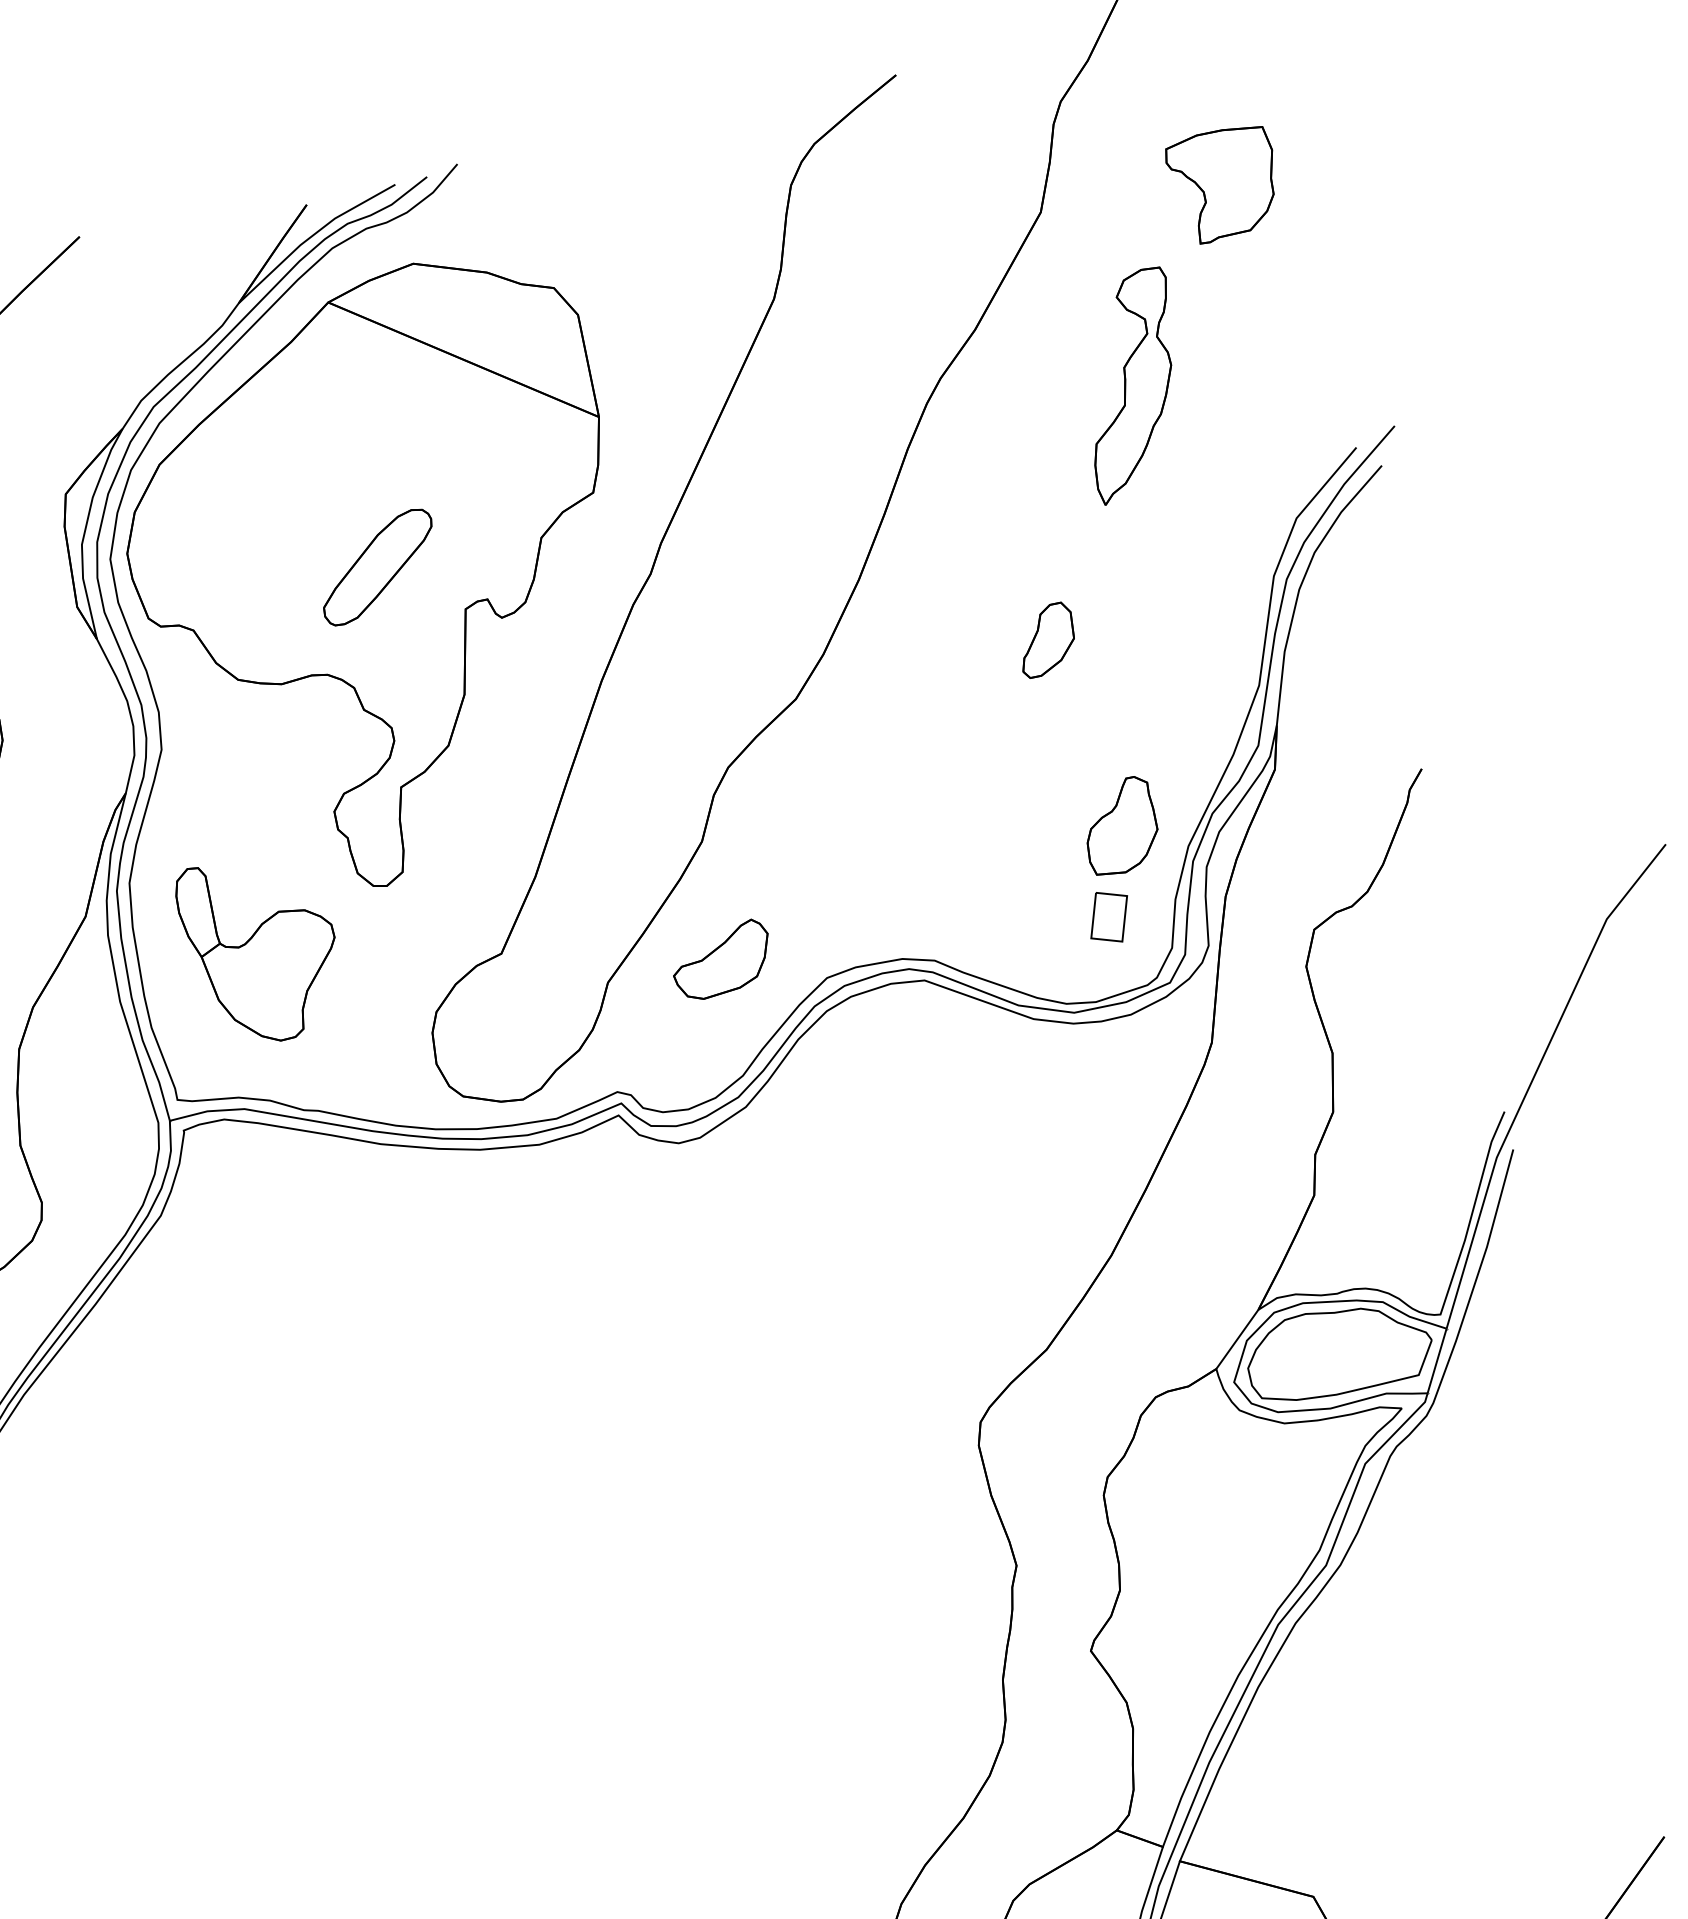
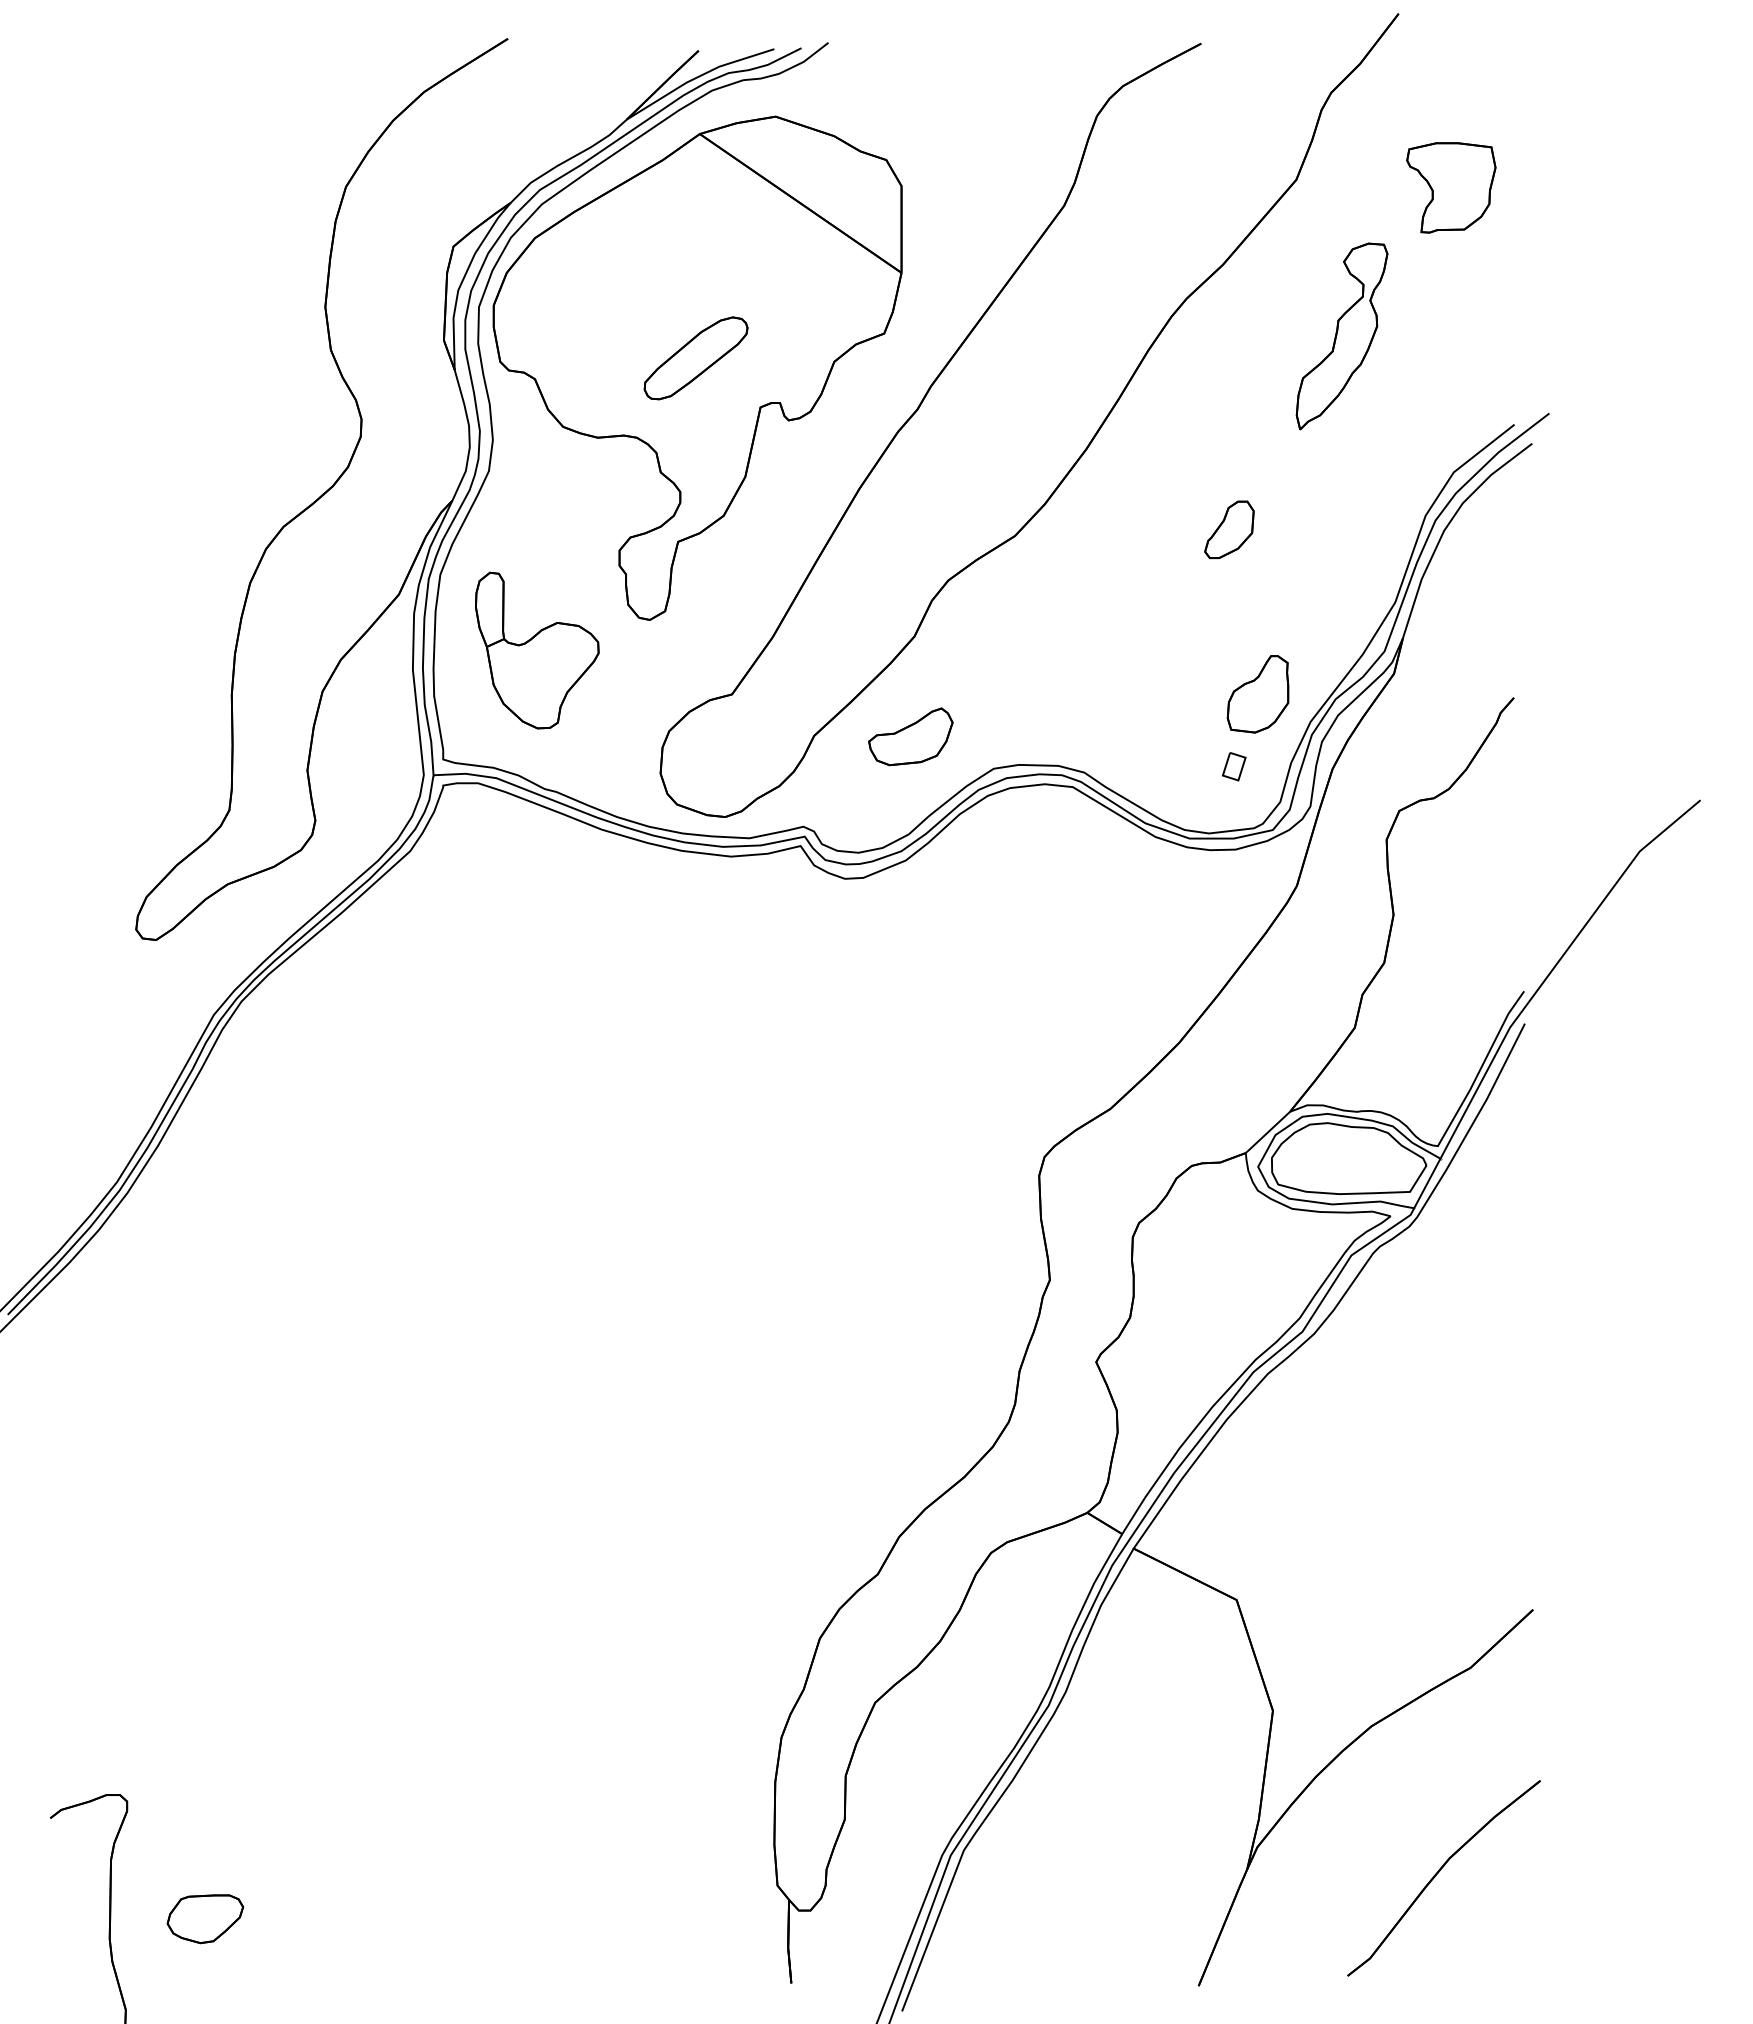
part: (1109, 917) -> (1234, 766), size x0.62

